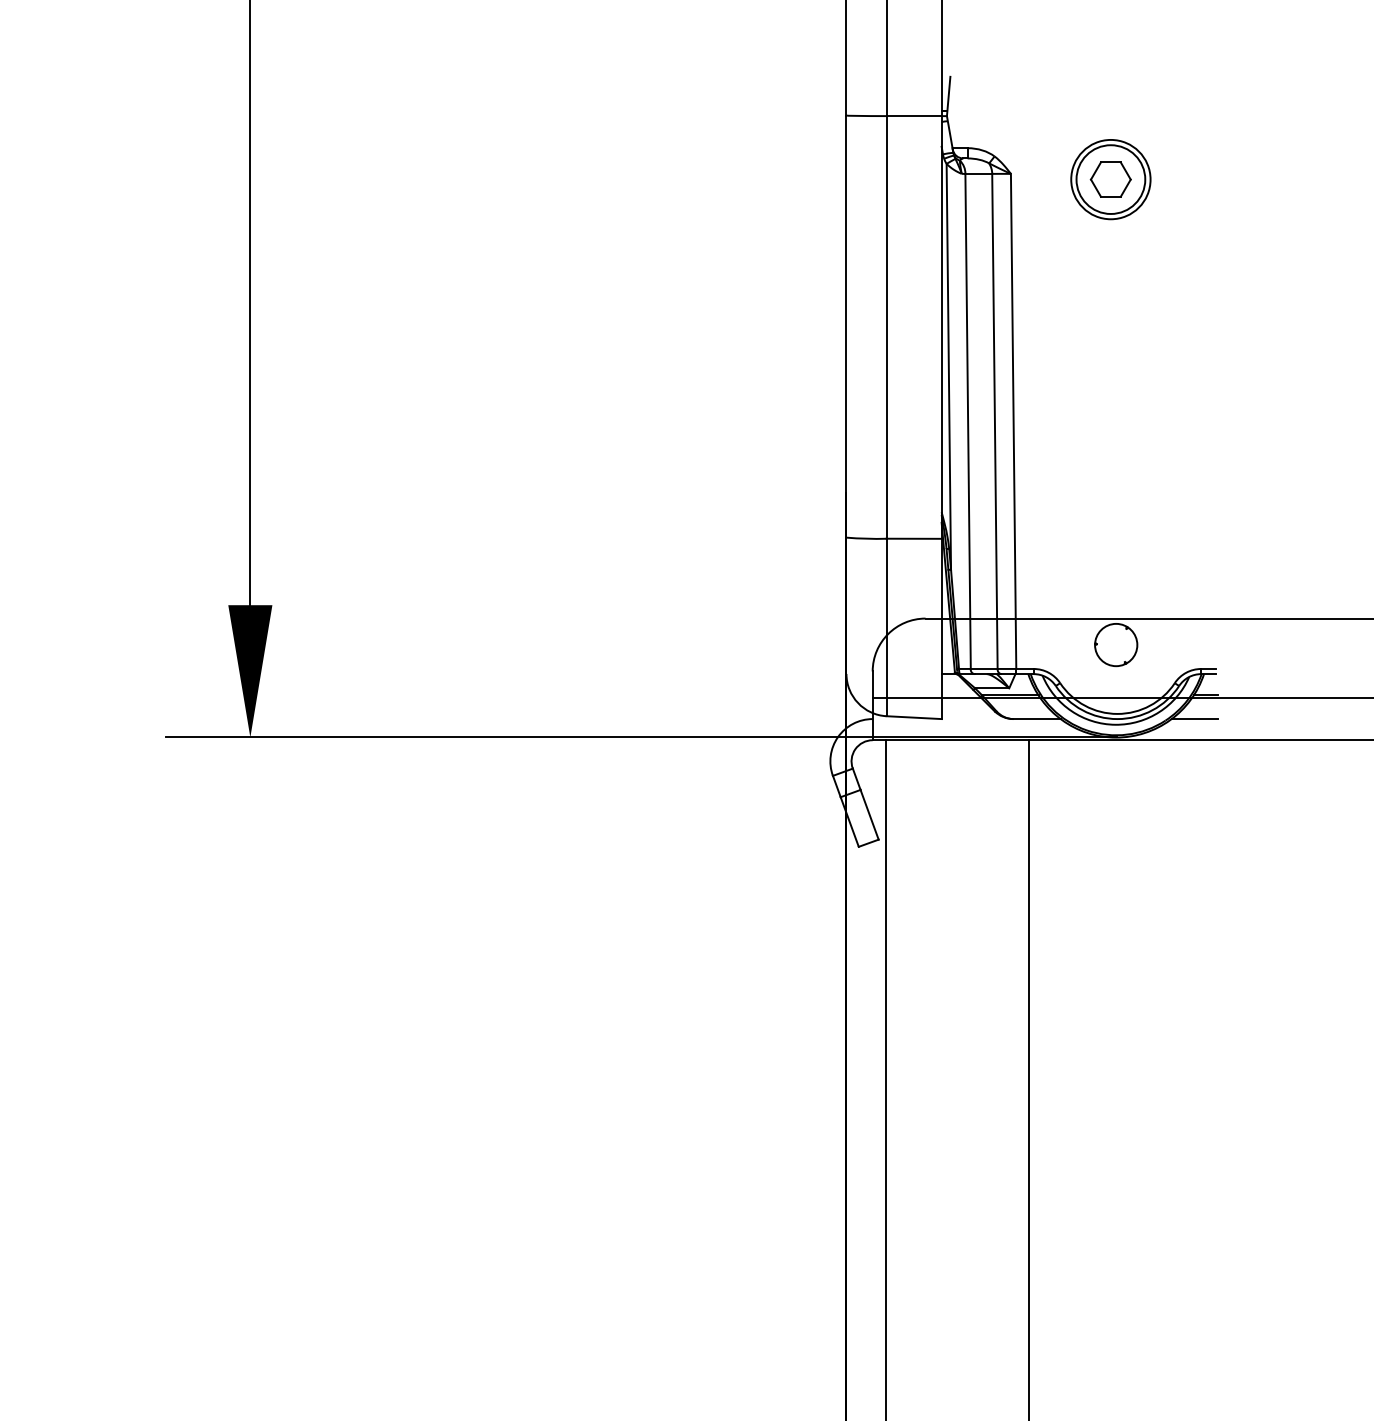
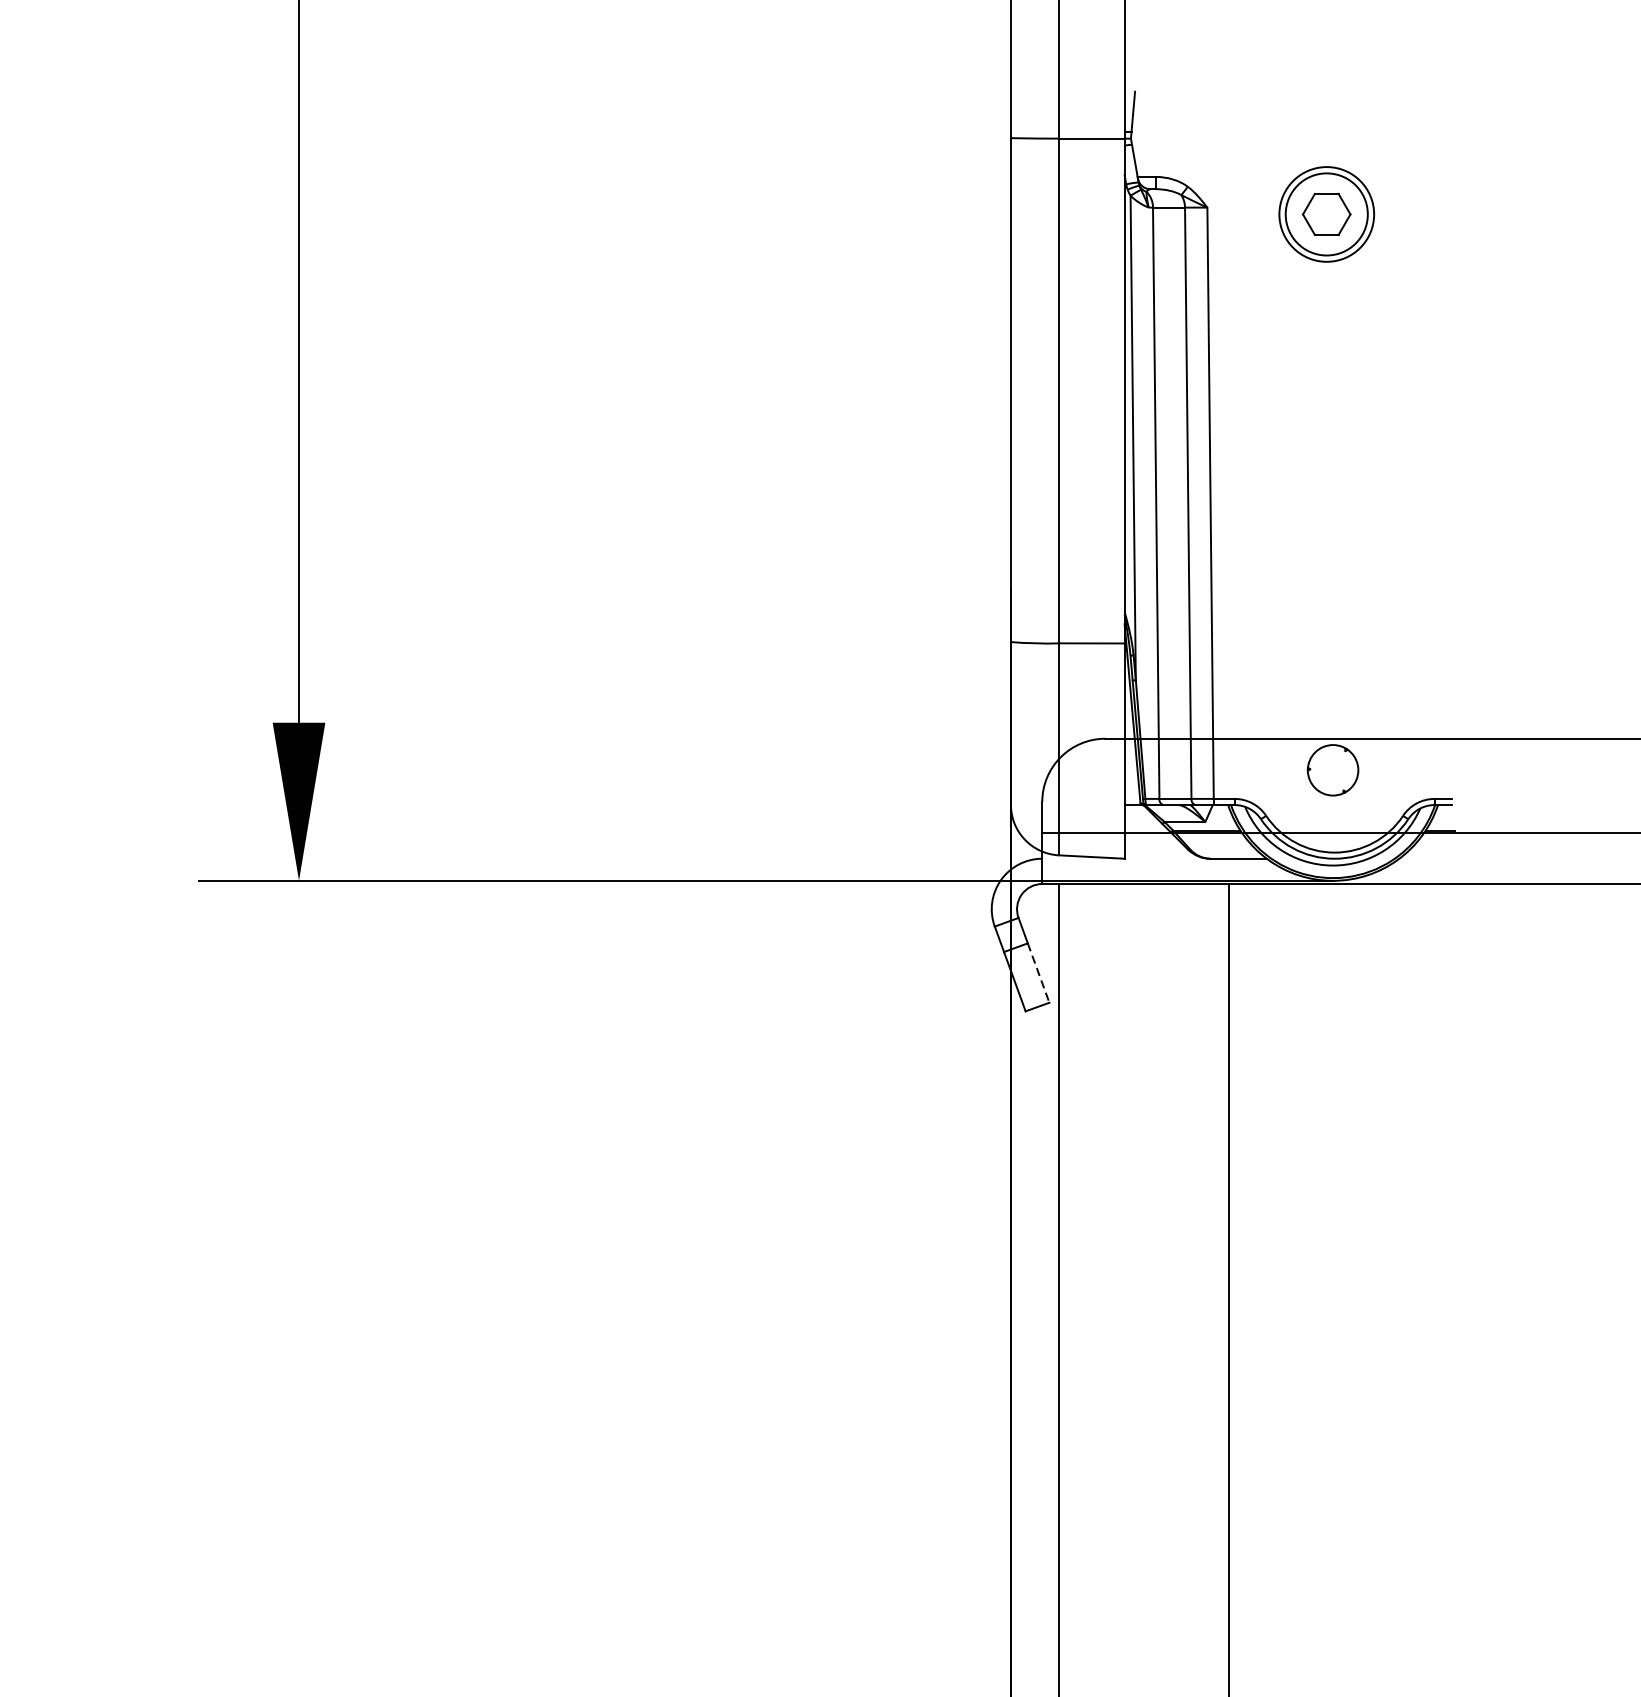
line: (1194, 719) -> (1426, 859), removed
line: (869, 815) -> (1038, 973), solid -> dashed

